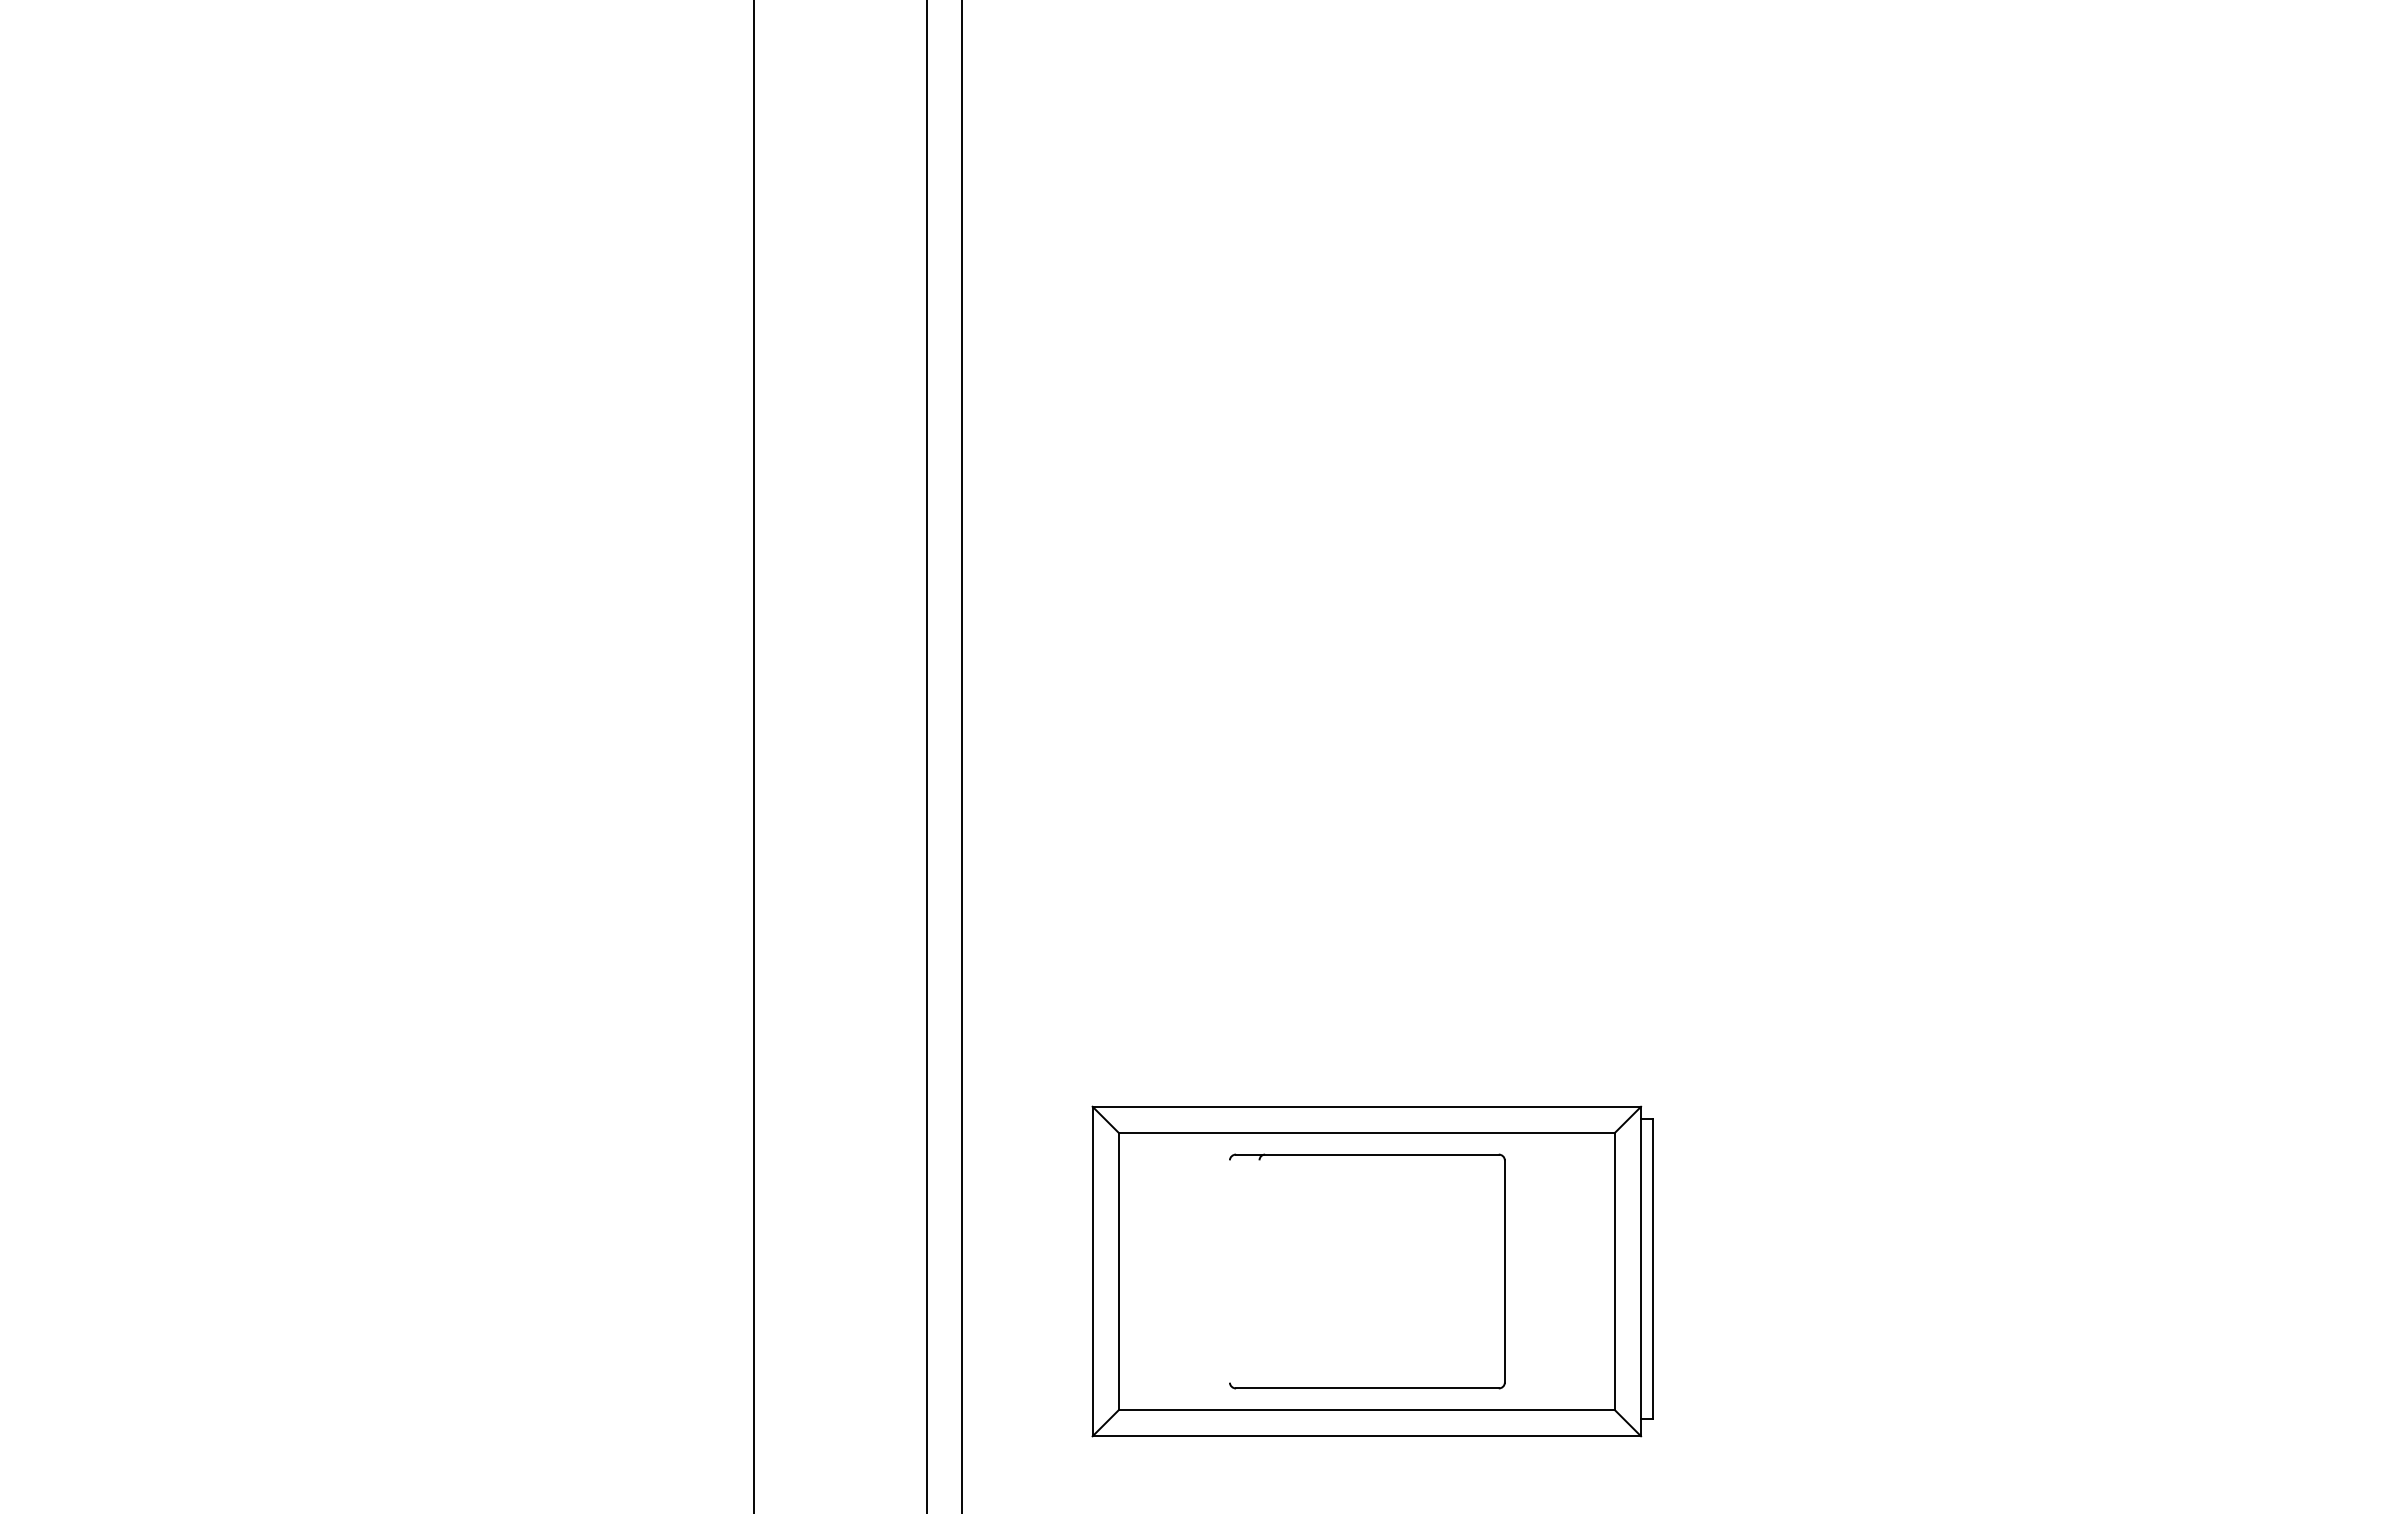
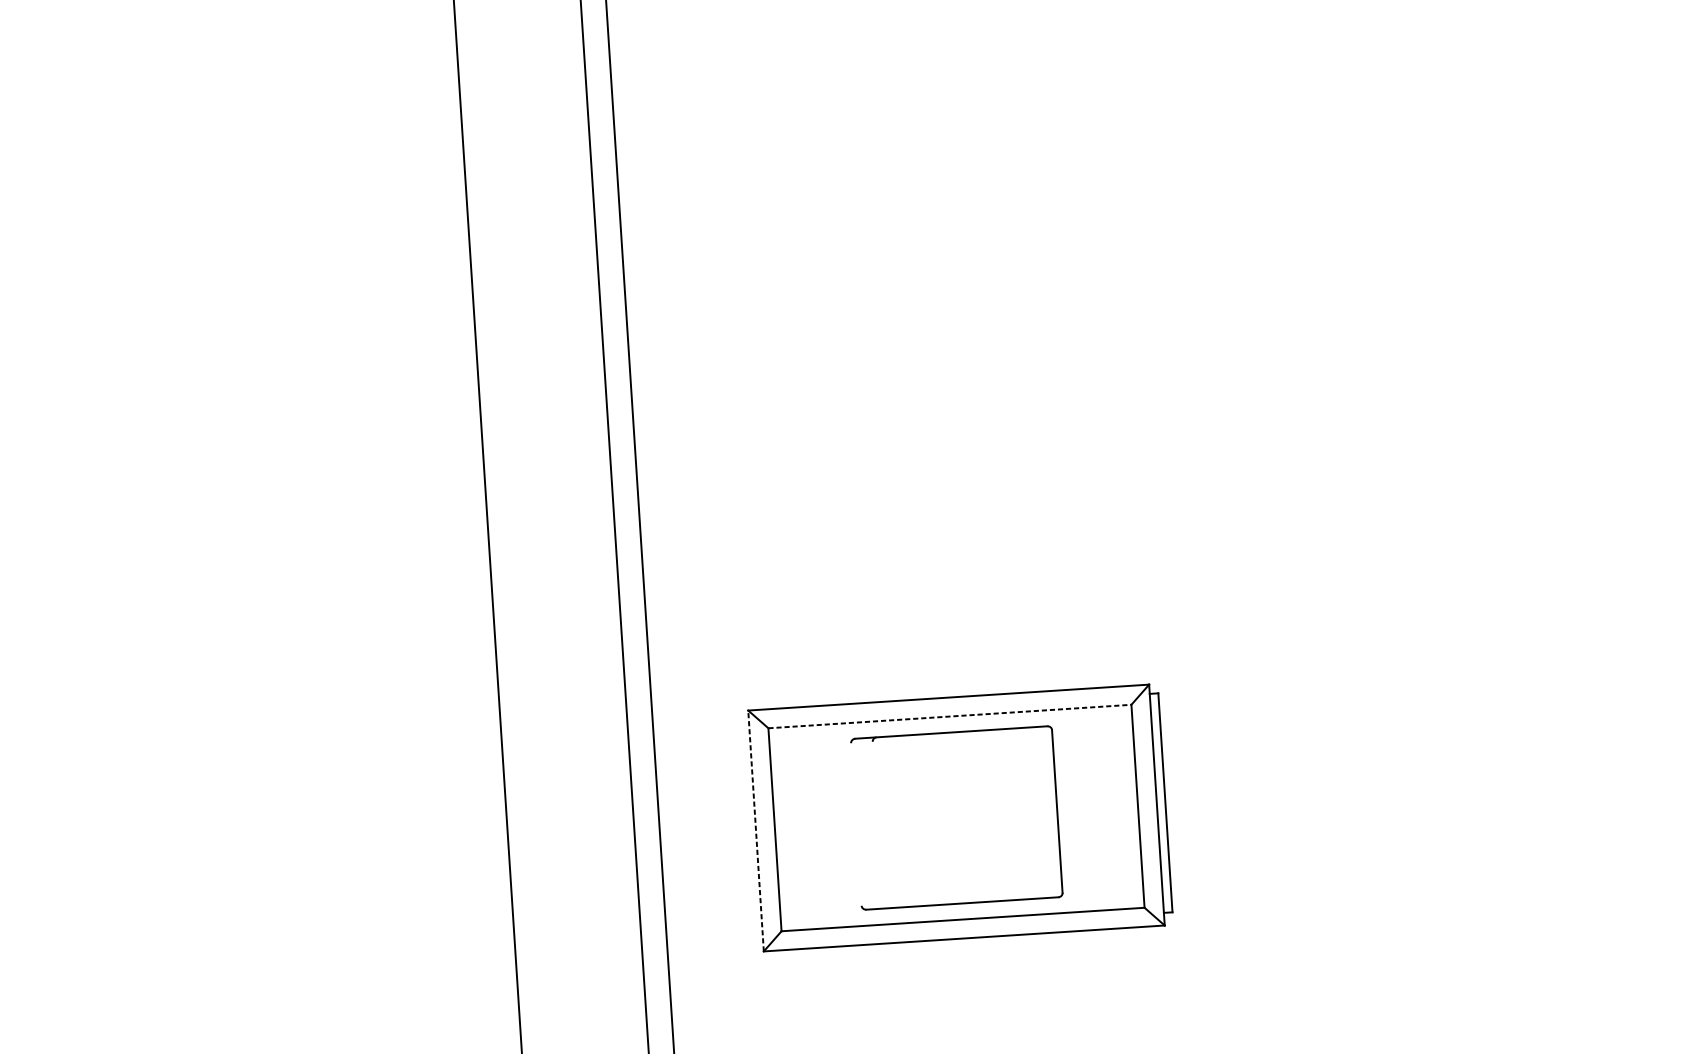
line: (1367, 1132) -> (950, 716), solid -> dashed
line: (1092, 1271) -> (755, 830), solid -> dashed

